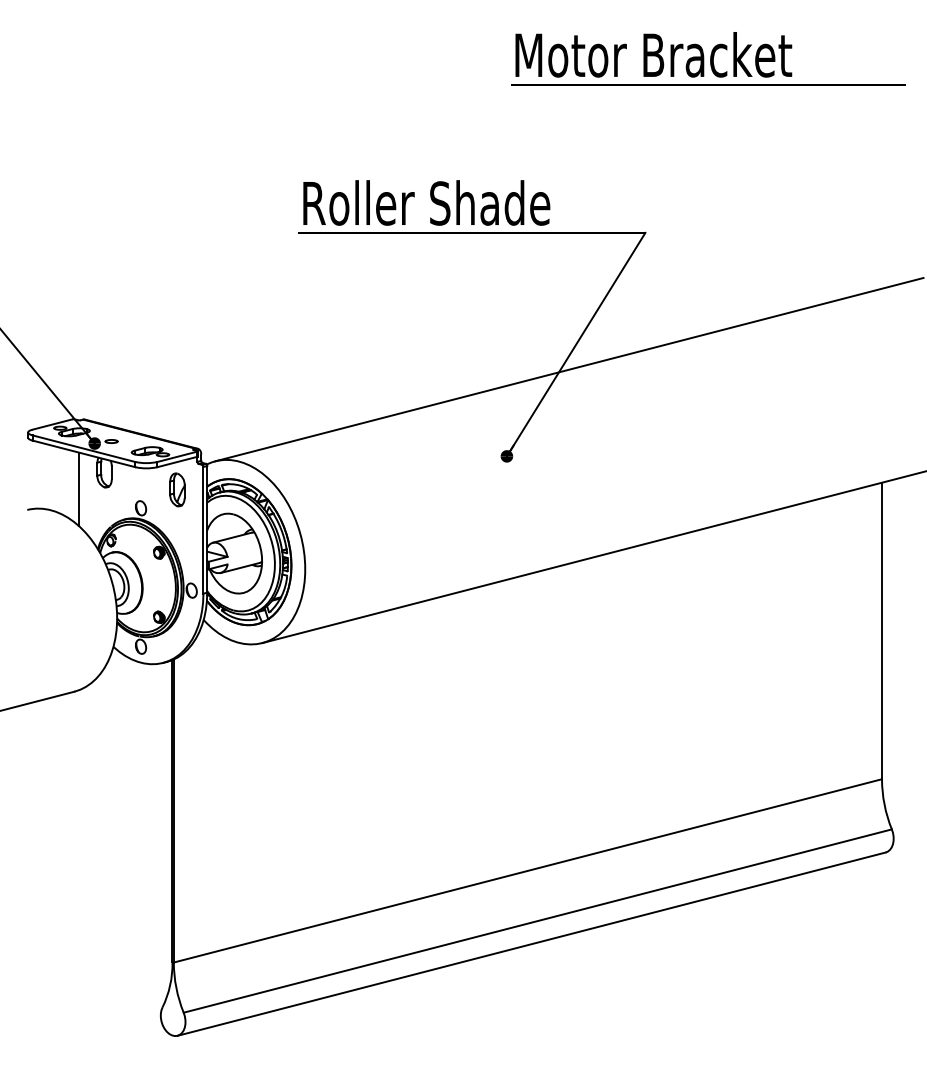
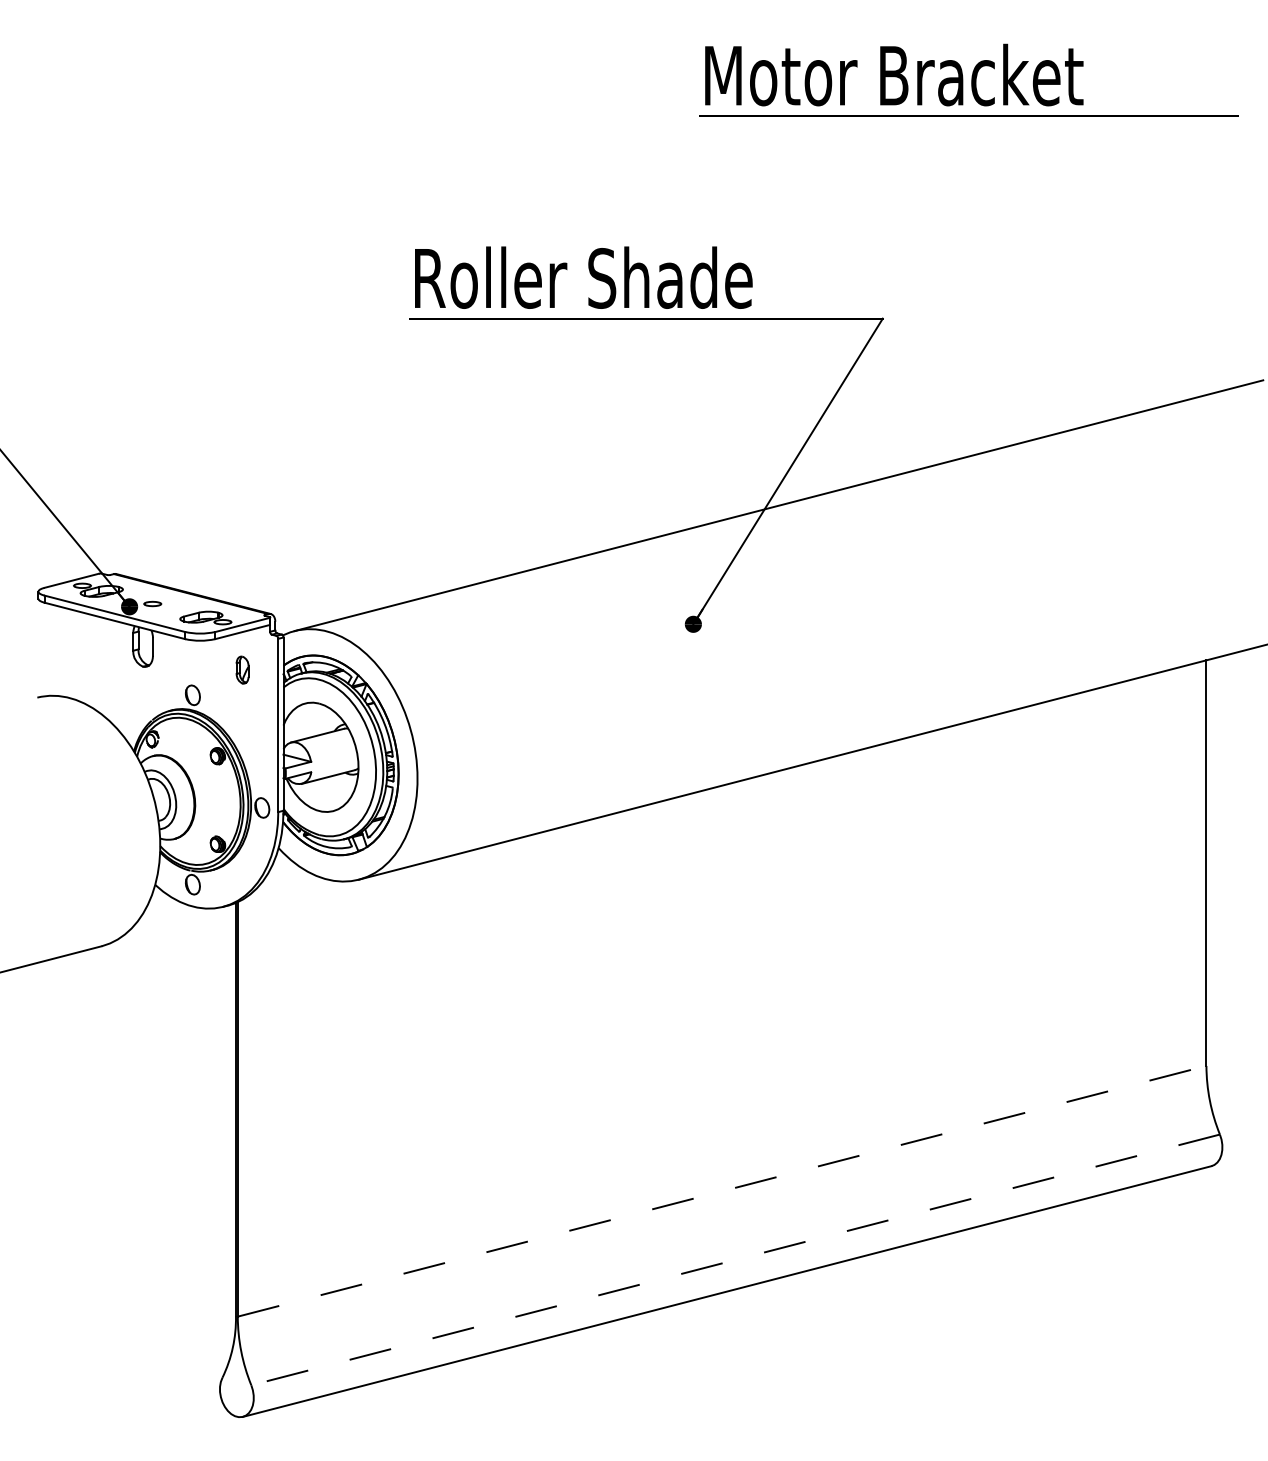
line: (78, 489) -> (107, 669), removed
part: (177, 489) -> (242, 669), size x0.6
line: (528, 871) -> (722, 1191), solid -> dashed
line: (537, 921) -> (735, 1260), solid -> dashed

